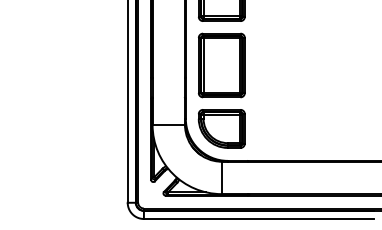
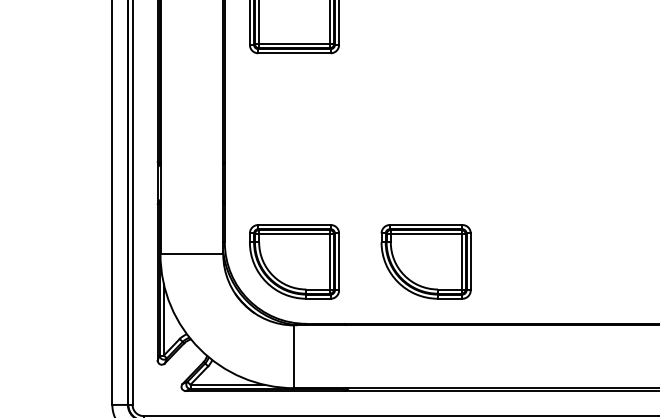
part: (221, 65) -> (293, 139), removed
part: (289, 128) -> (425, 261), added

